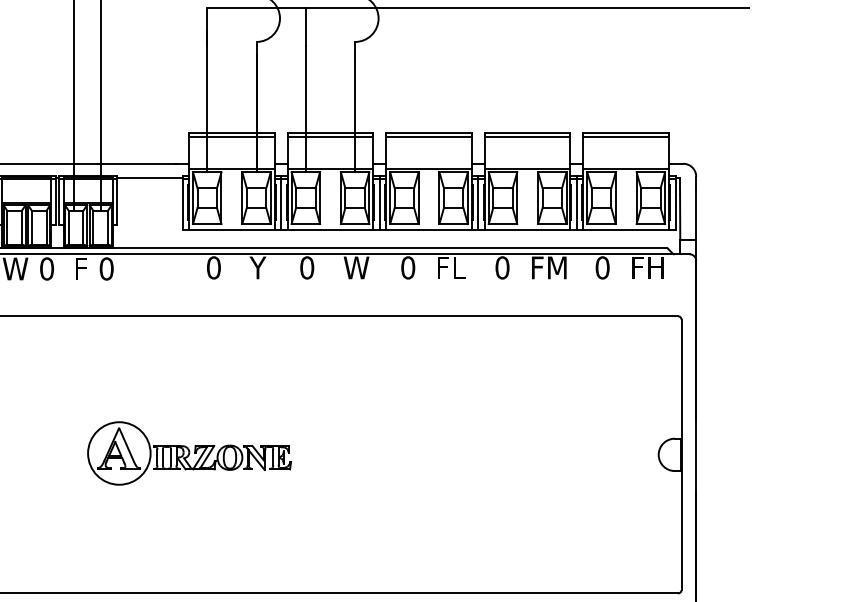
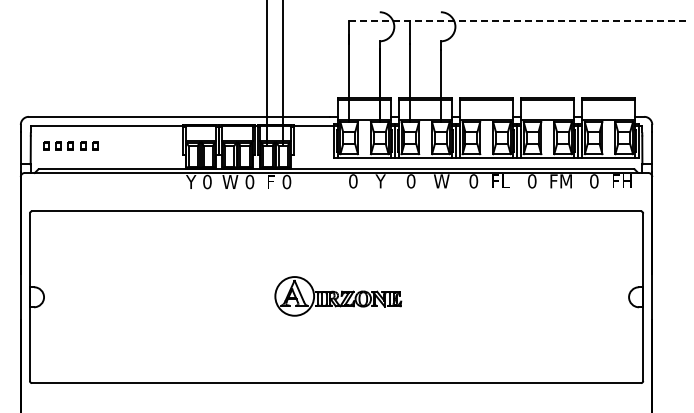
line: (478, 8) -> (517, 20), solid -> dashed

